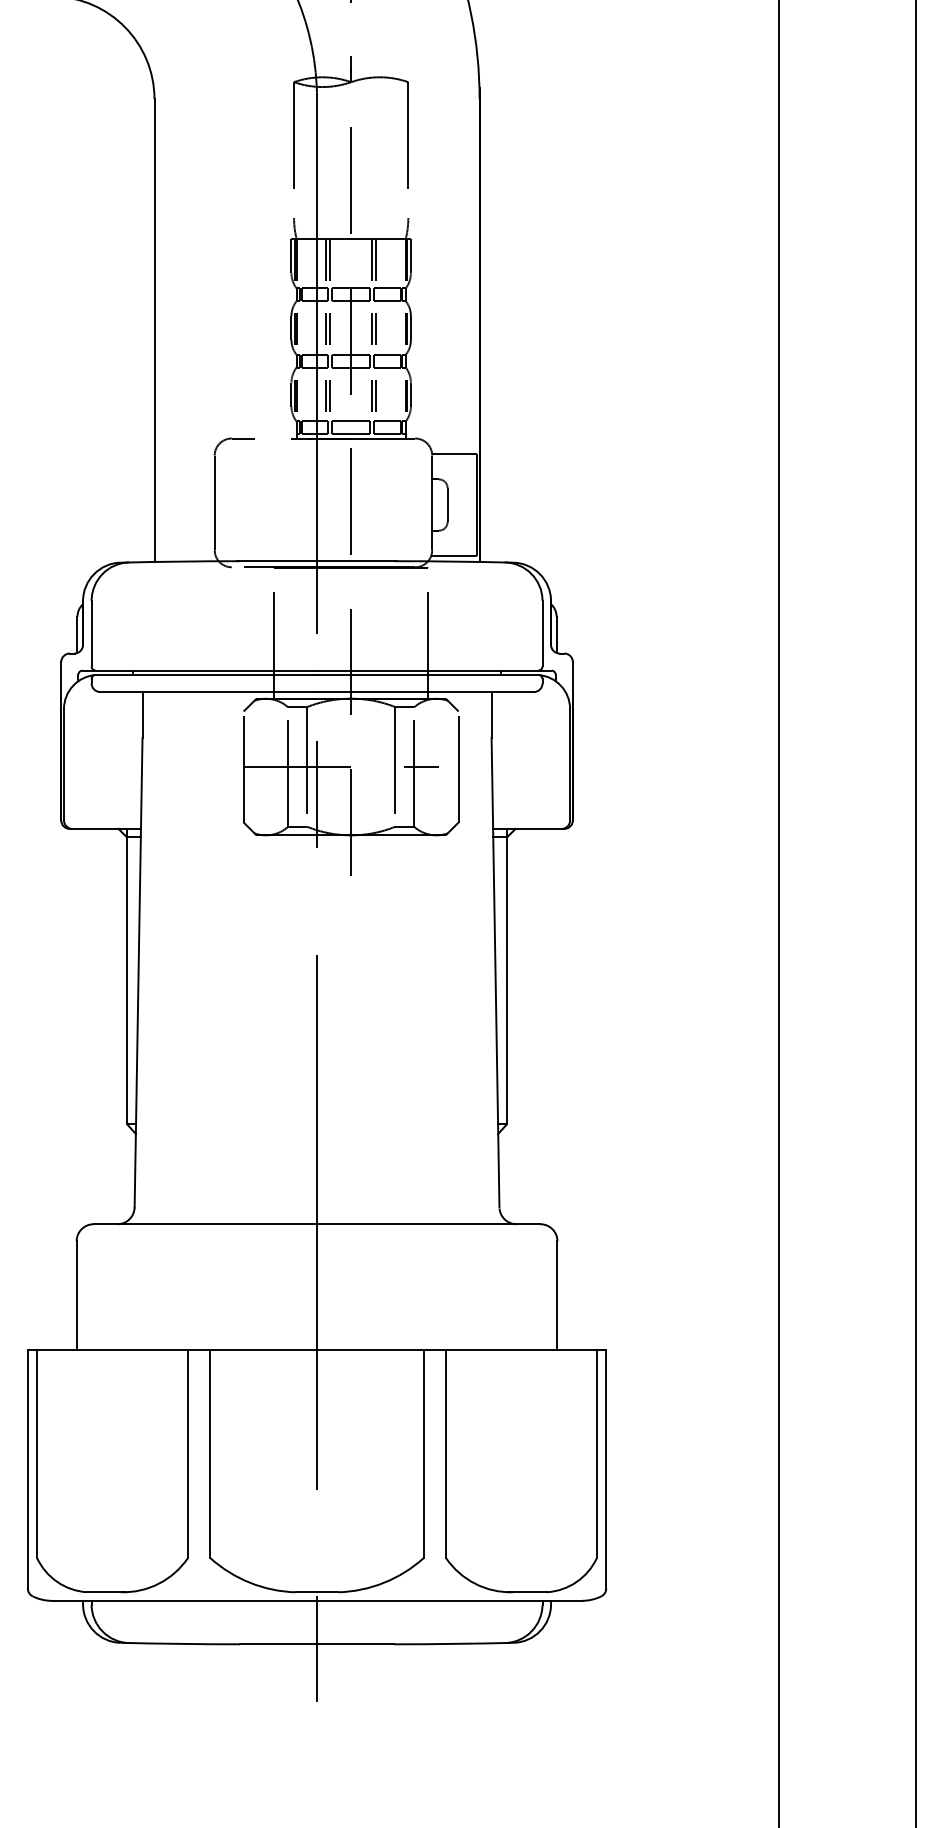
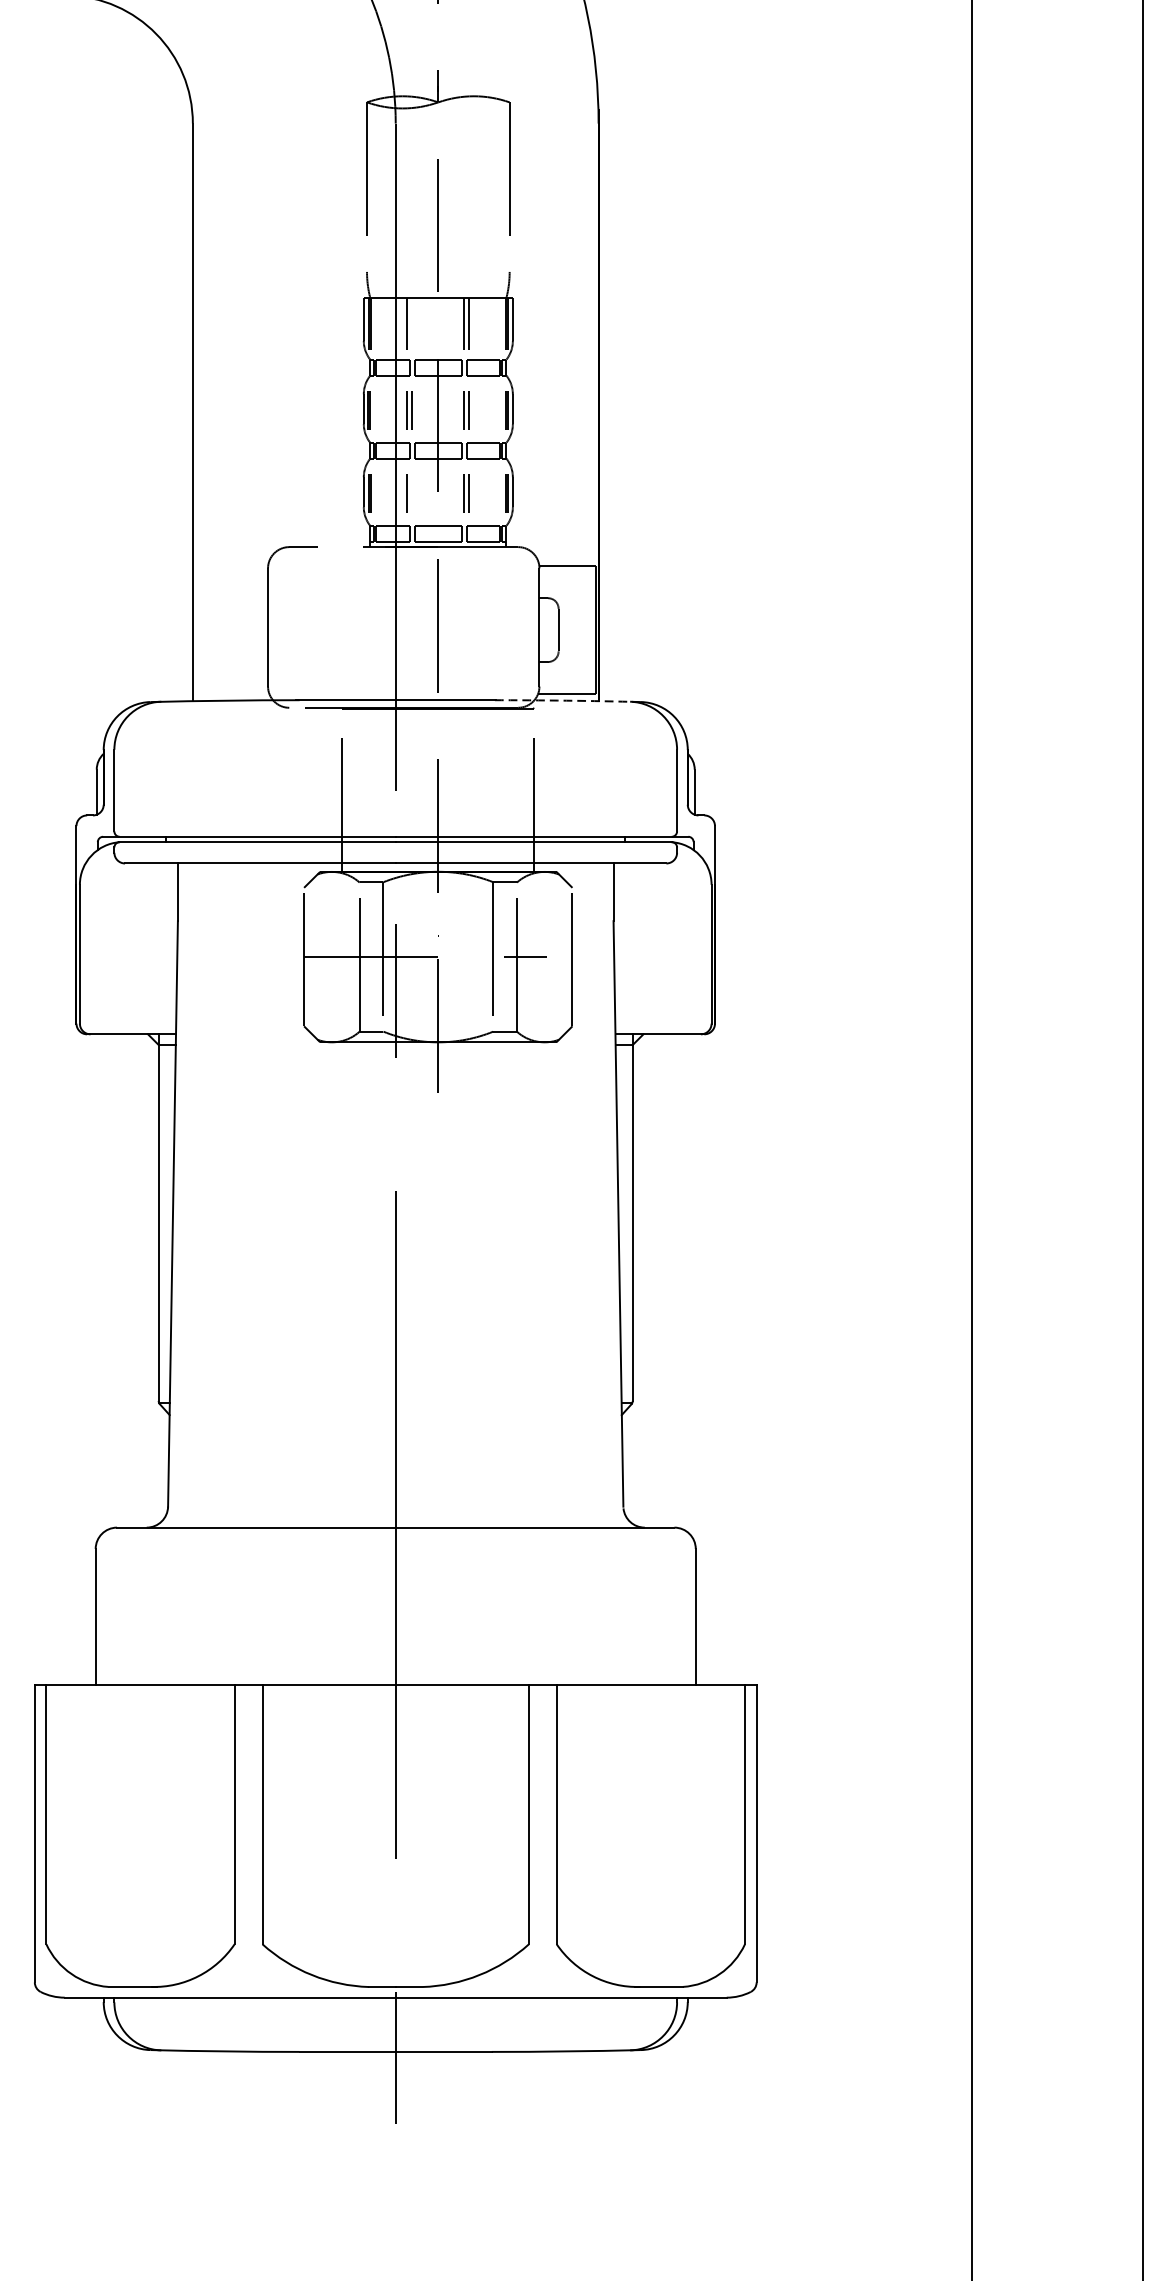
line: (330, 259) -> (412, 323), removed
line: (330, 395) -> (412, 493), removed
arc: (453, 561) -> (566, 700), solid -> dashed

